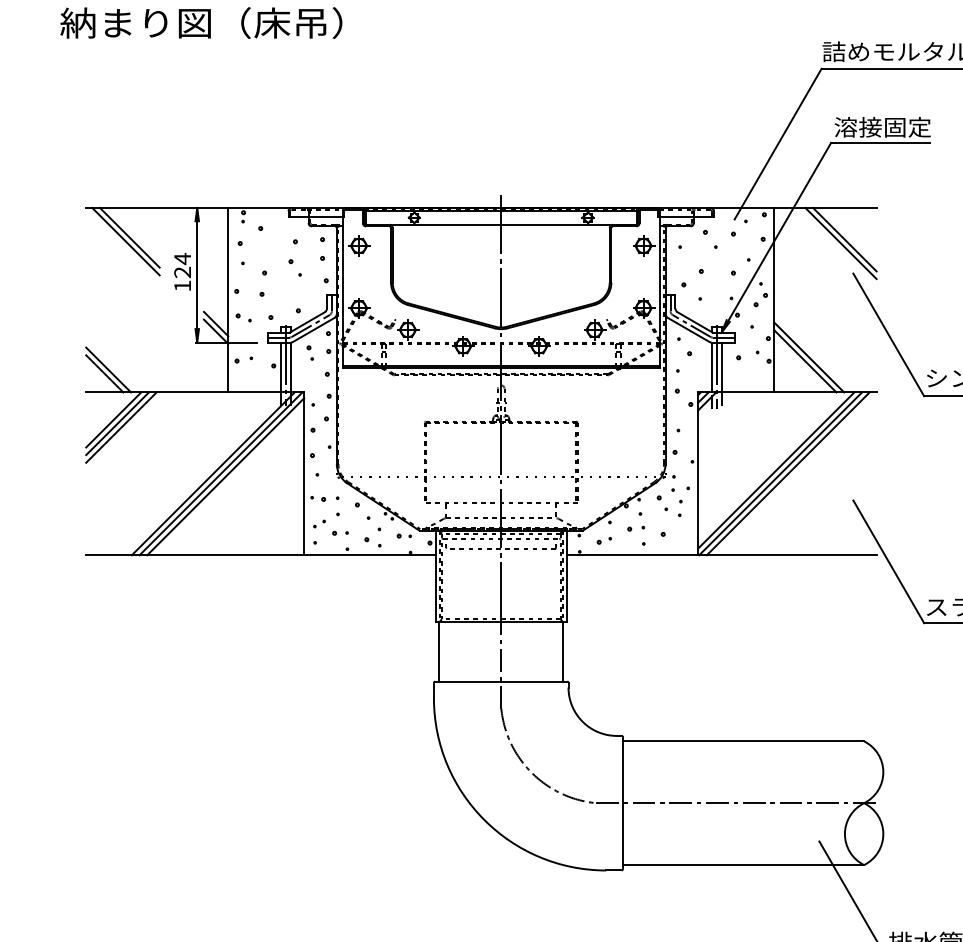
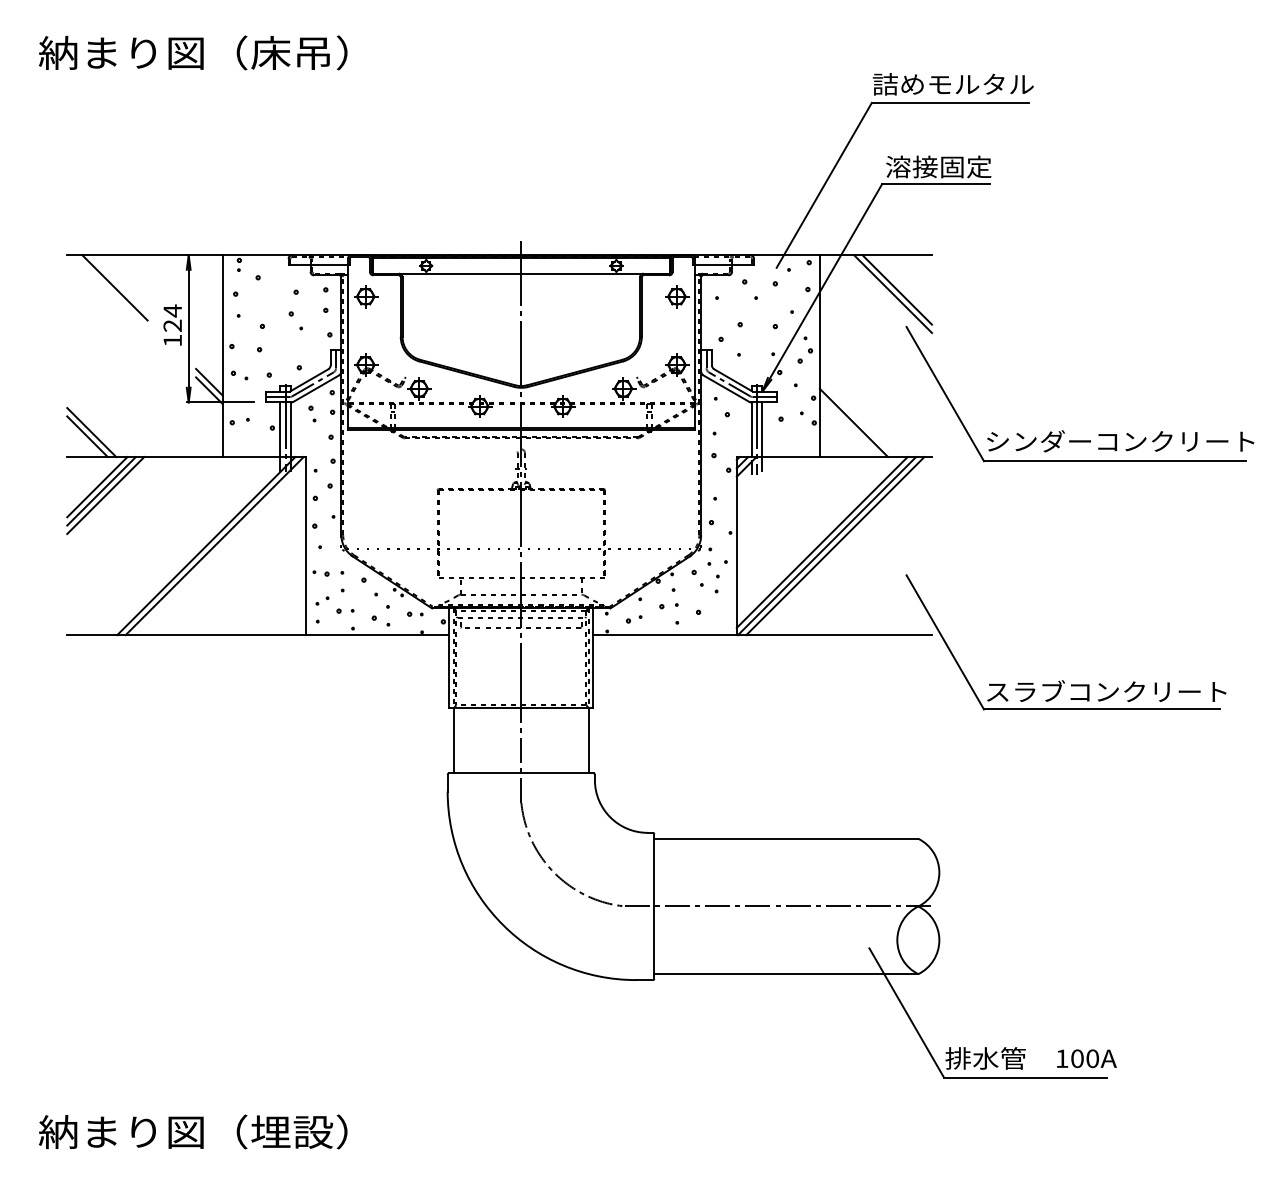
line: (125, 241) -> (110, 291), removed
line: (808, 357) -> (857, 418), removed
line: (225, 476) -> (219, 549), removed

